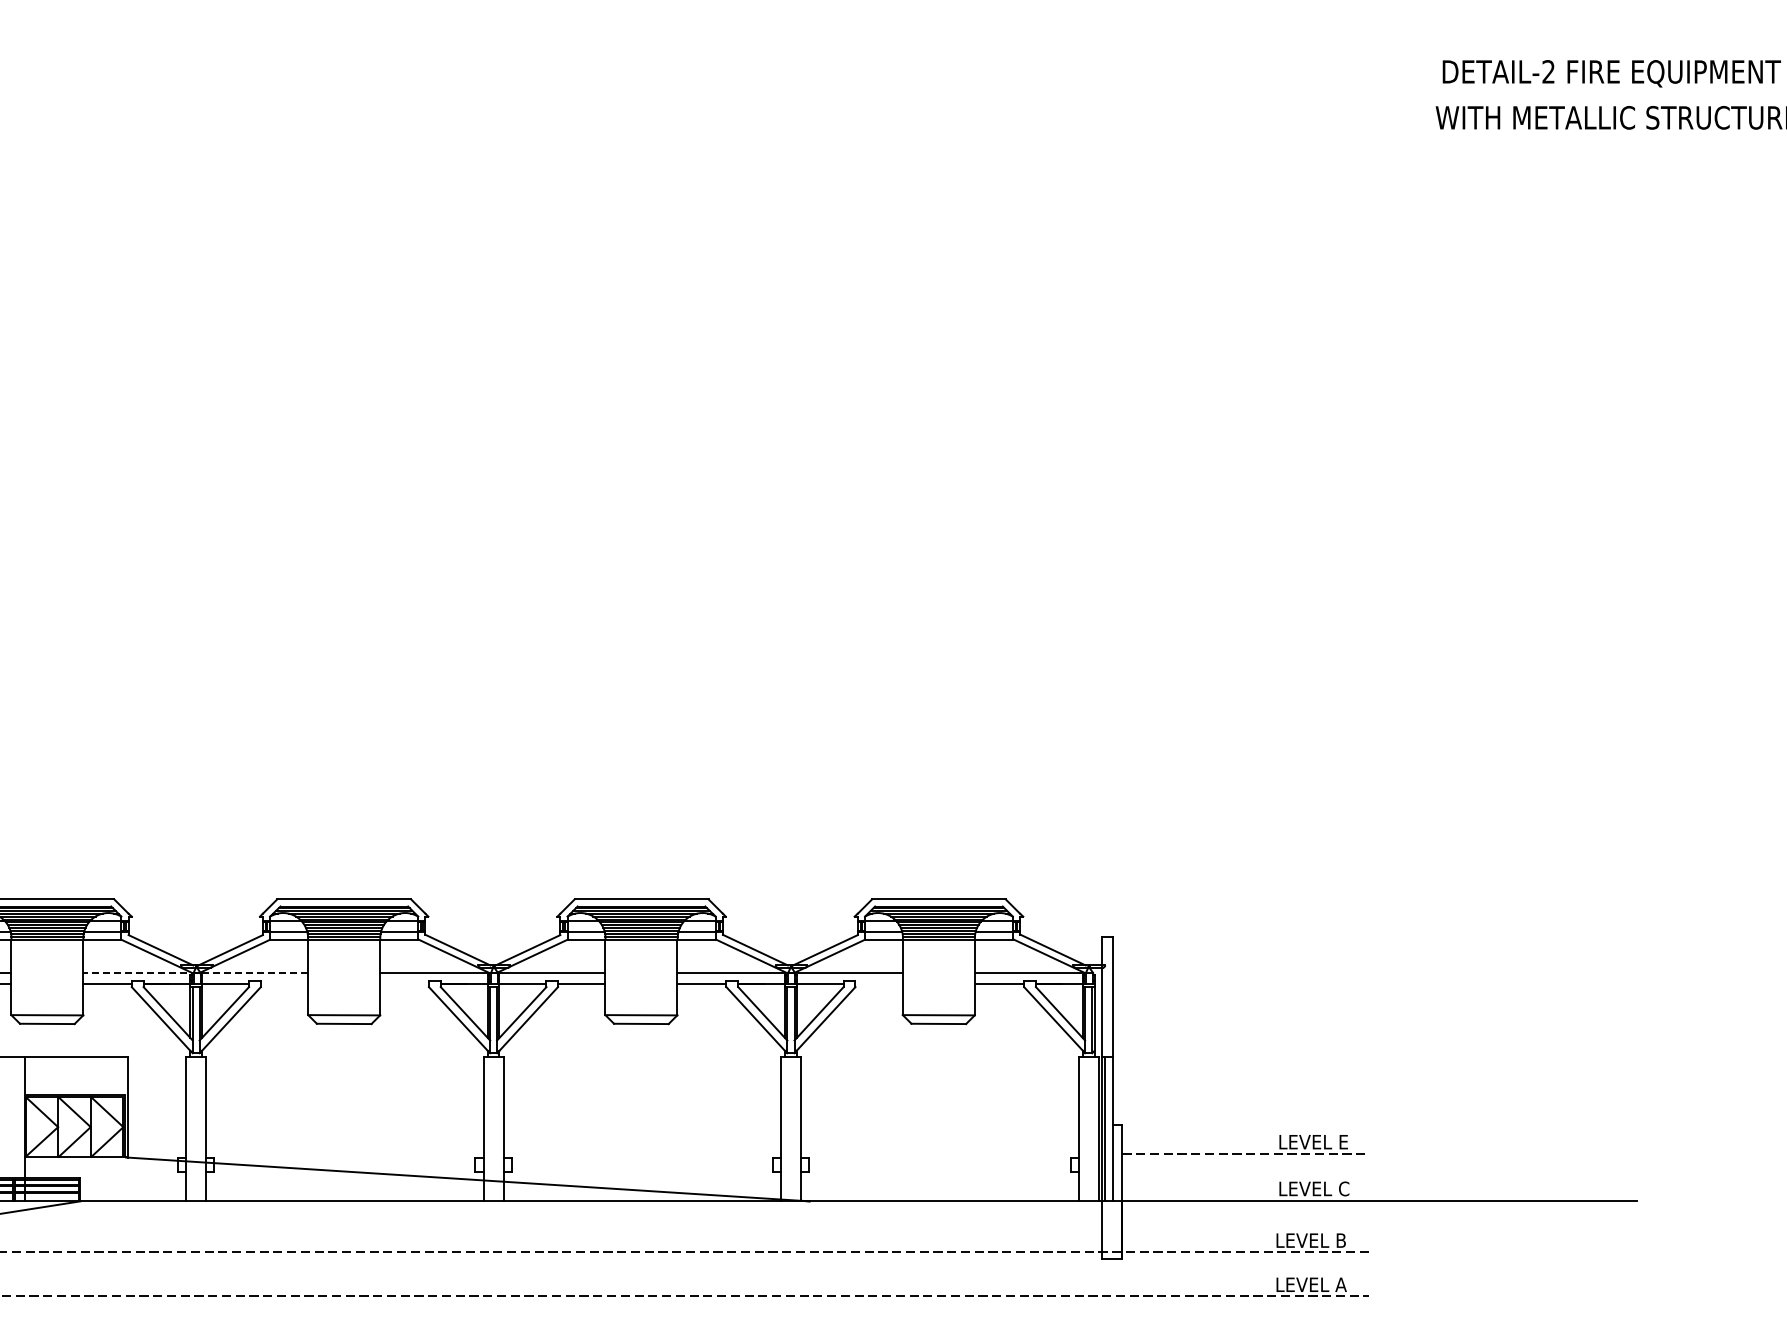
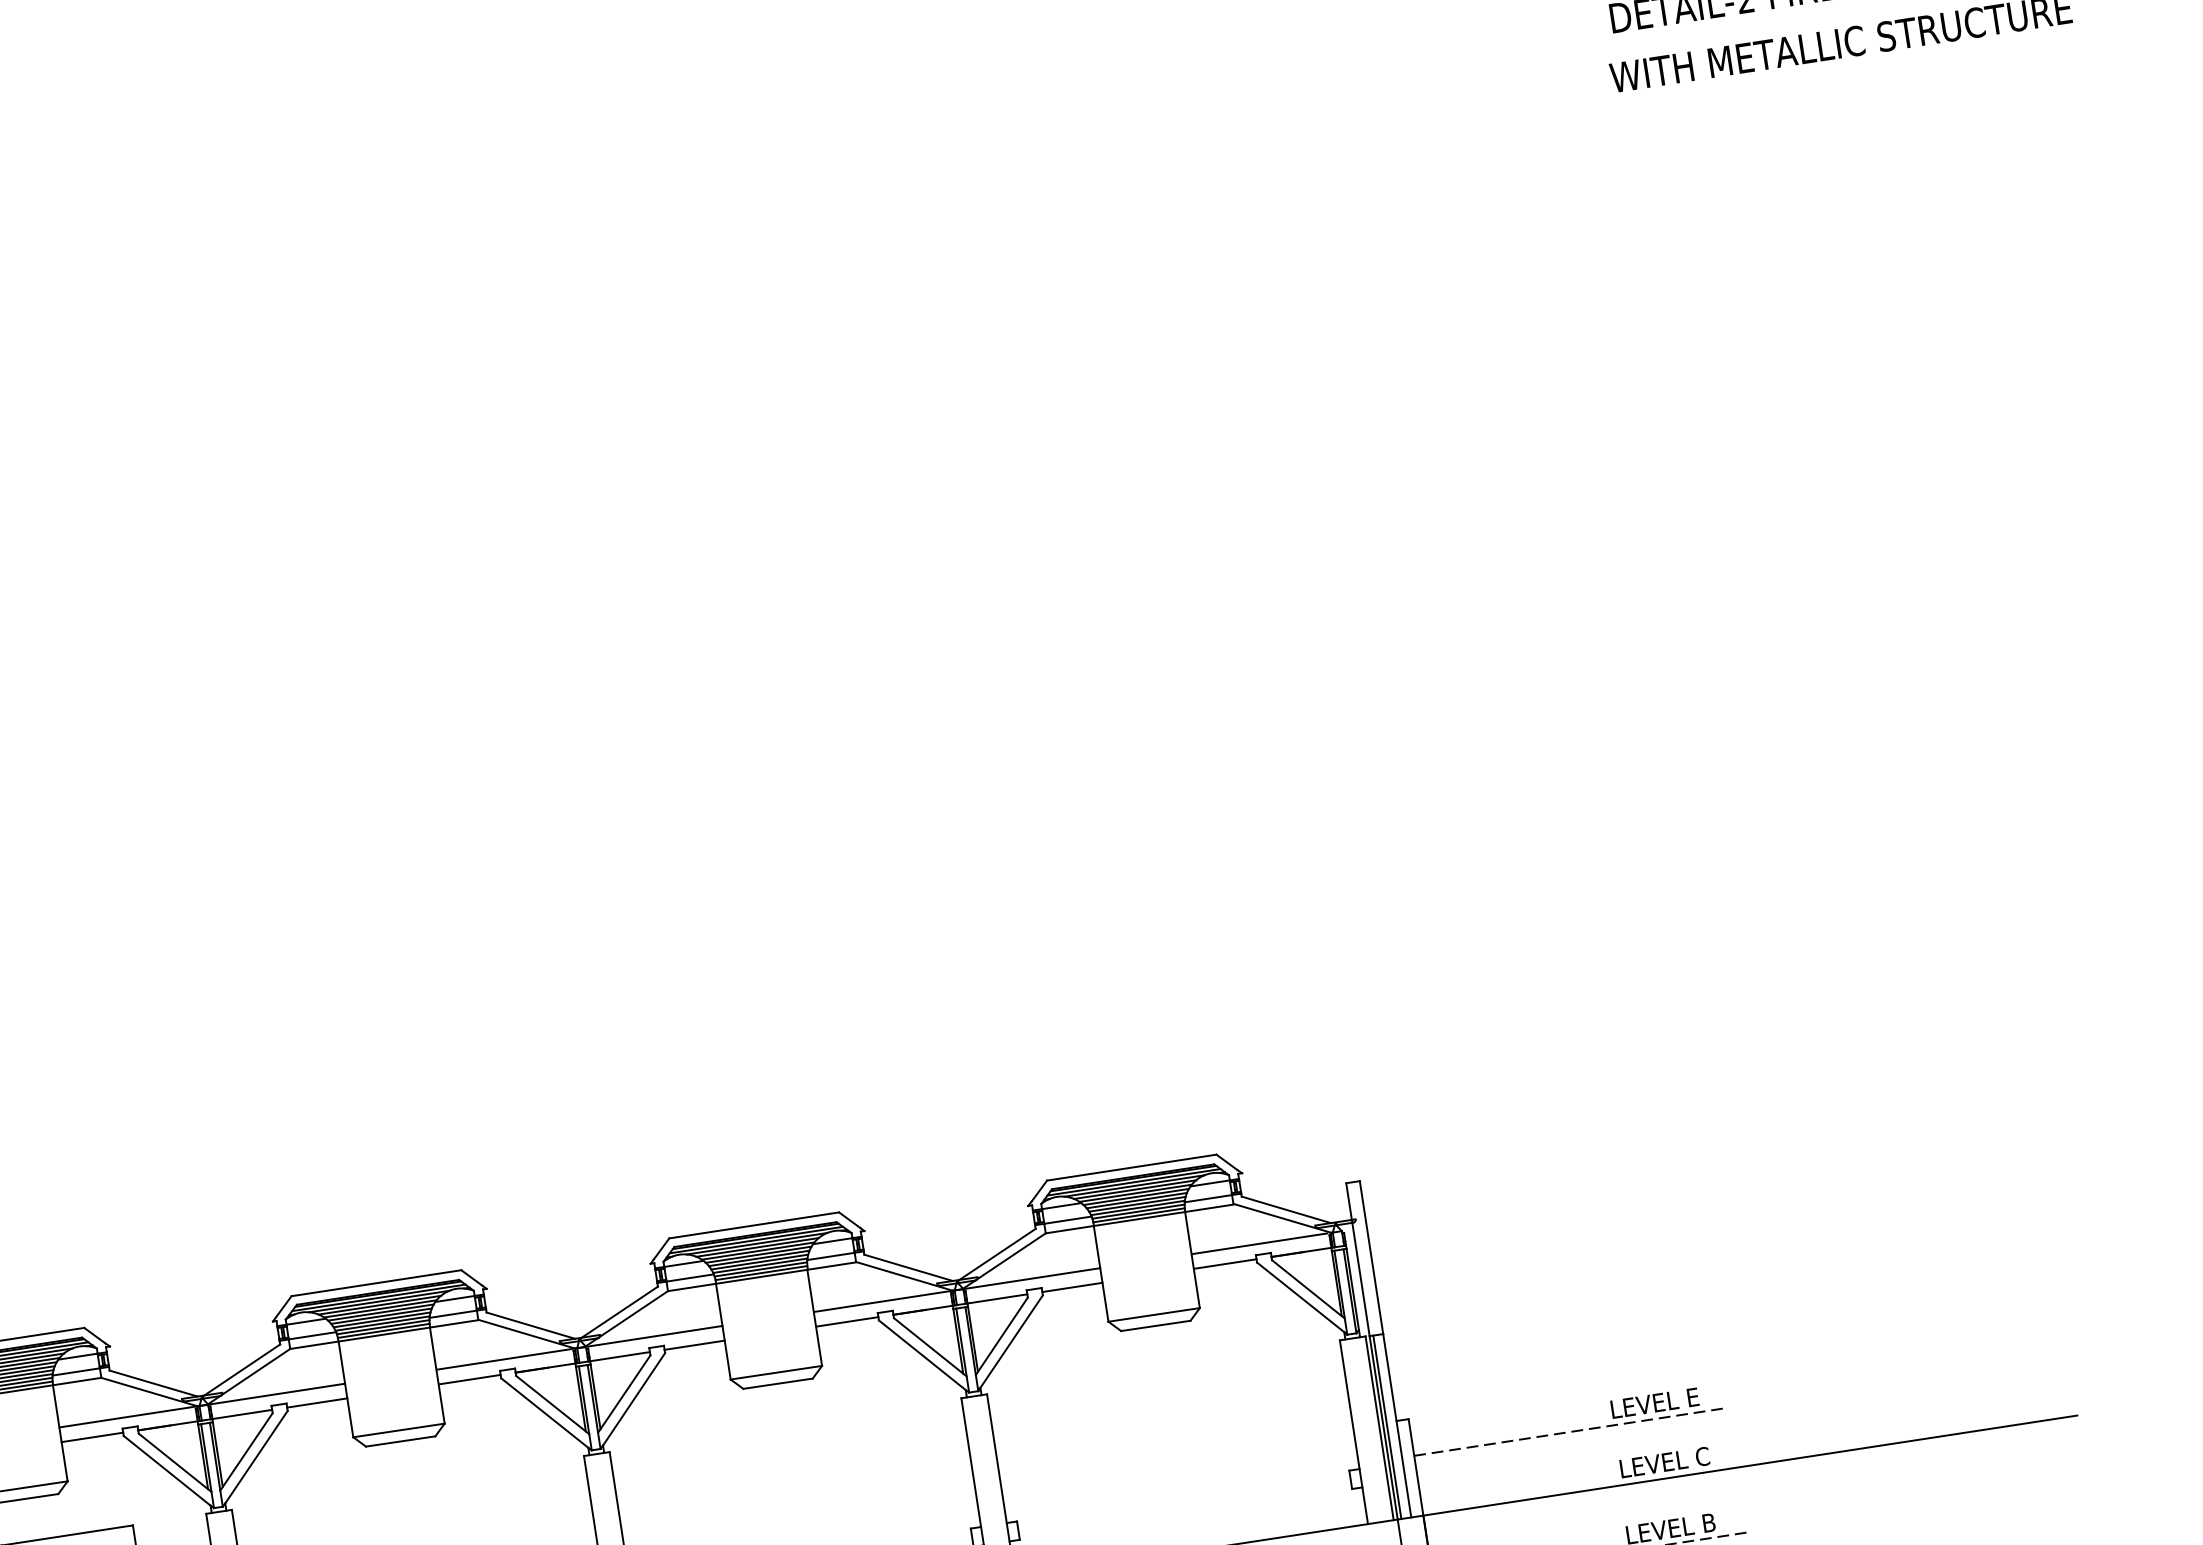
line: (195, 972) -> (201, 1405), dashed -> solid
line: (284, 984) -> (317, 1403), added
line: (404, 984) -> (469, 1379), added
line: (878, 984) -> (1071, 1287), added

